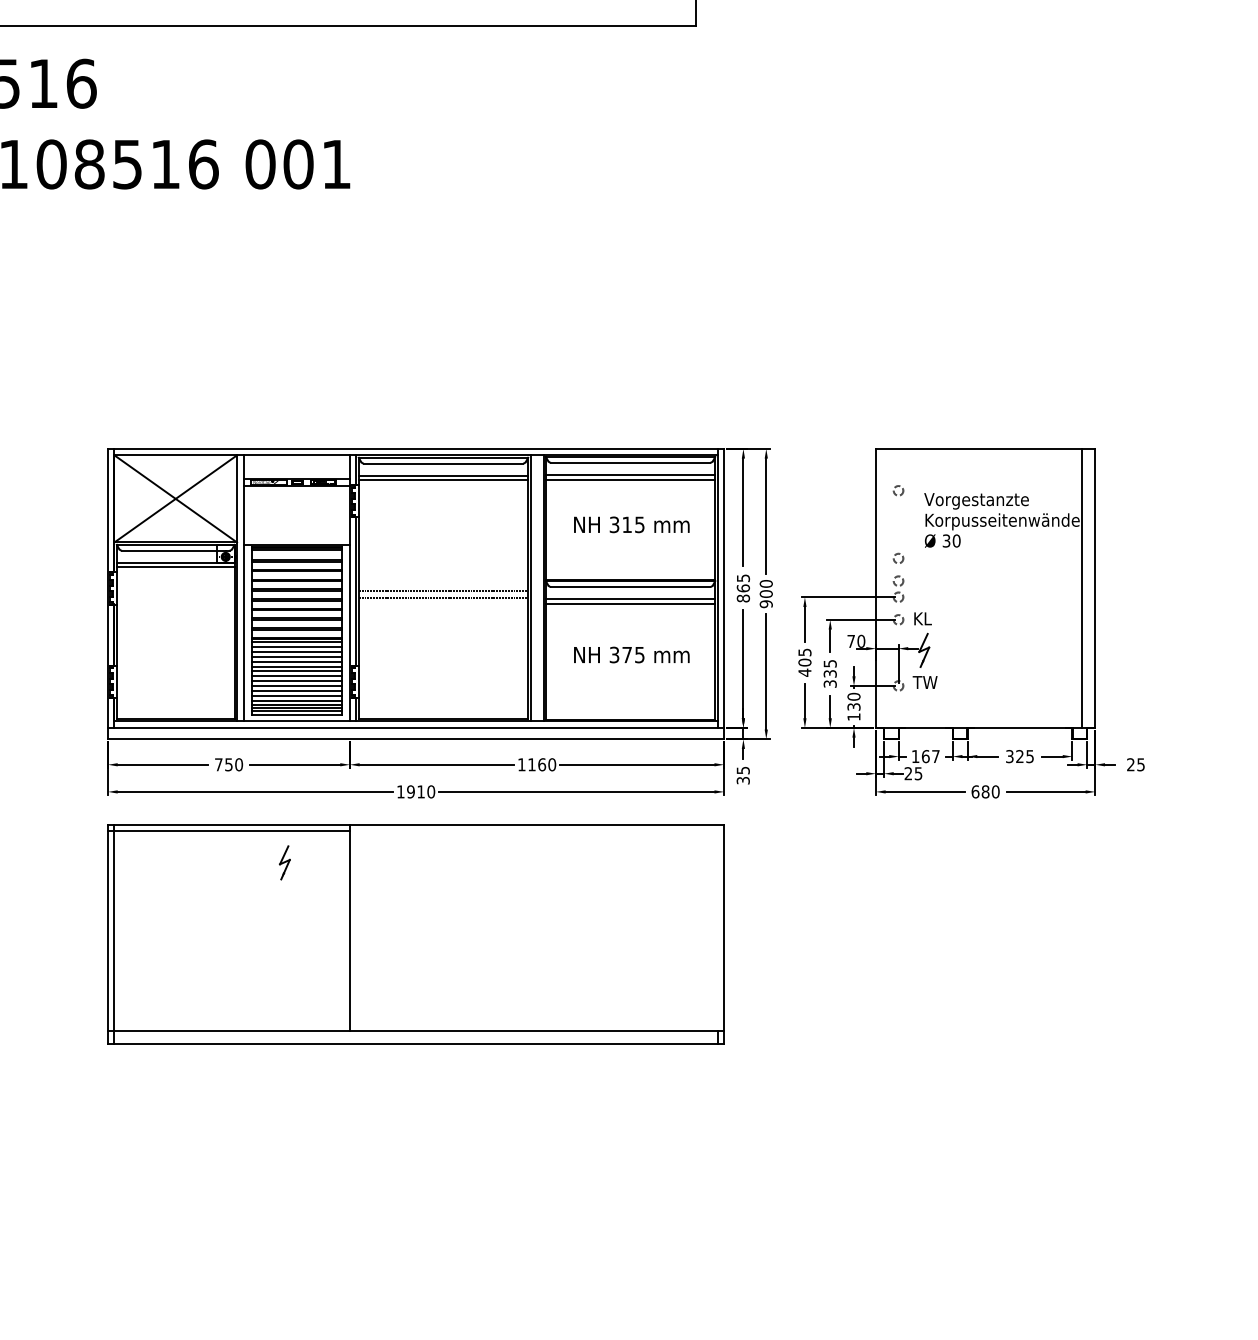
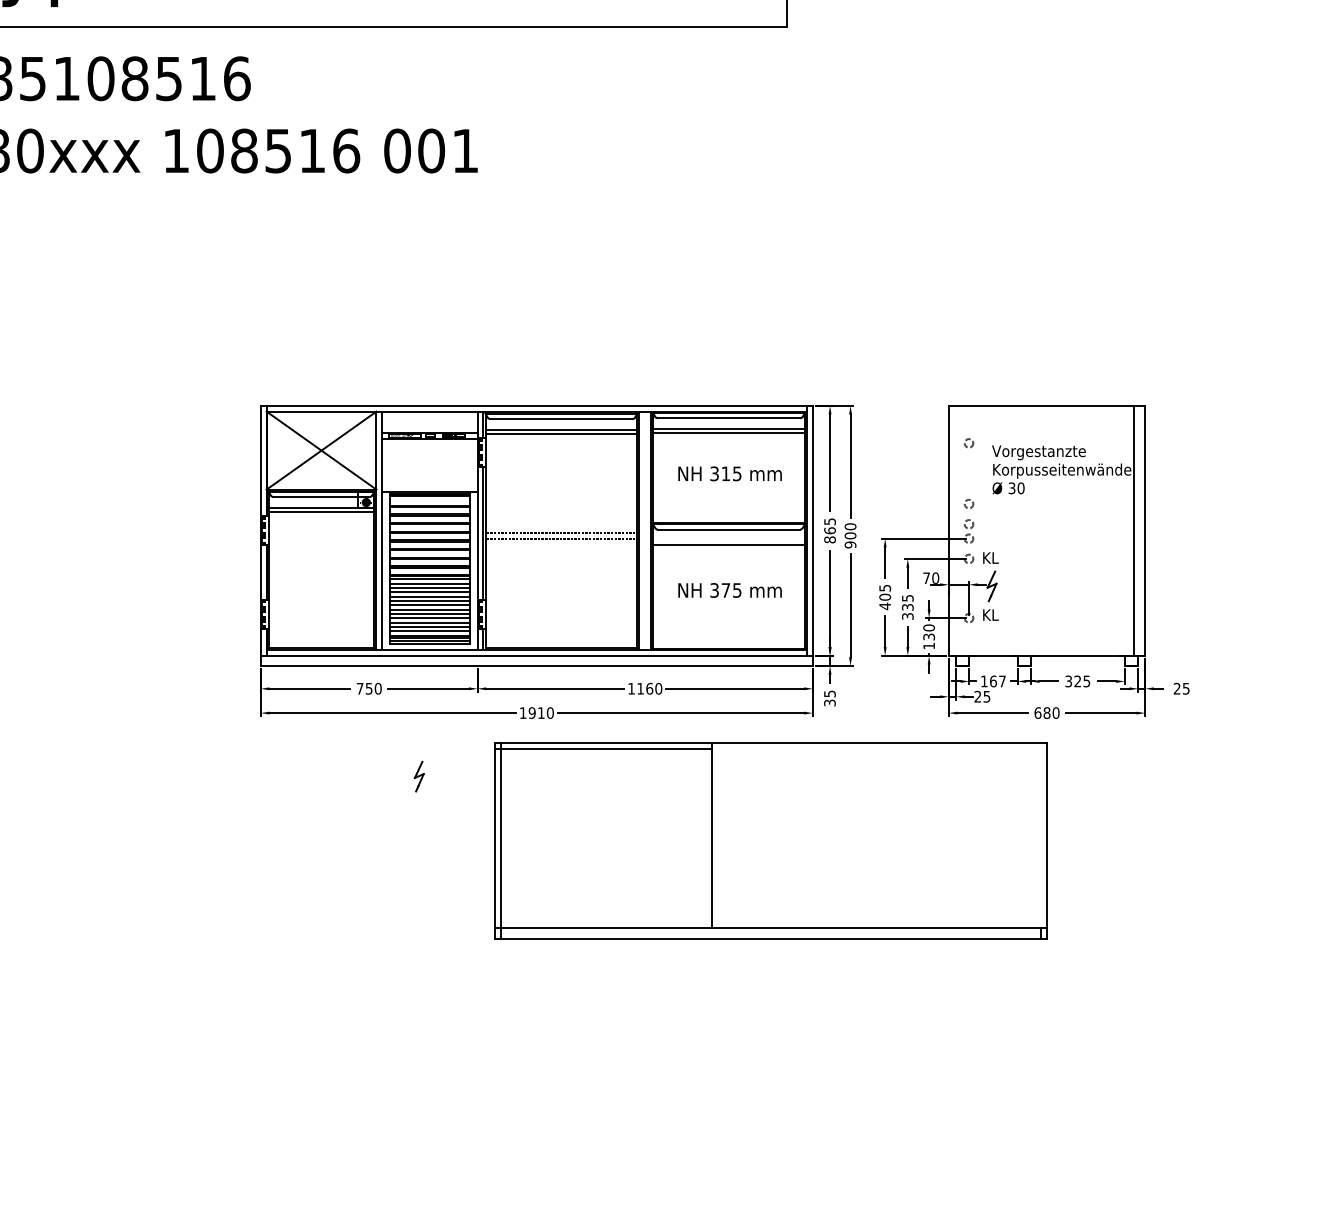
line: (630, 599) -> (728, 540), removed
text: (924, 681) -> (992, 614), TW -> KL
part: (415, 934) -> (770, 840), moved

